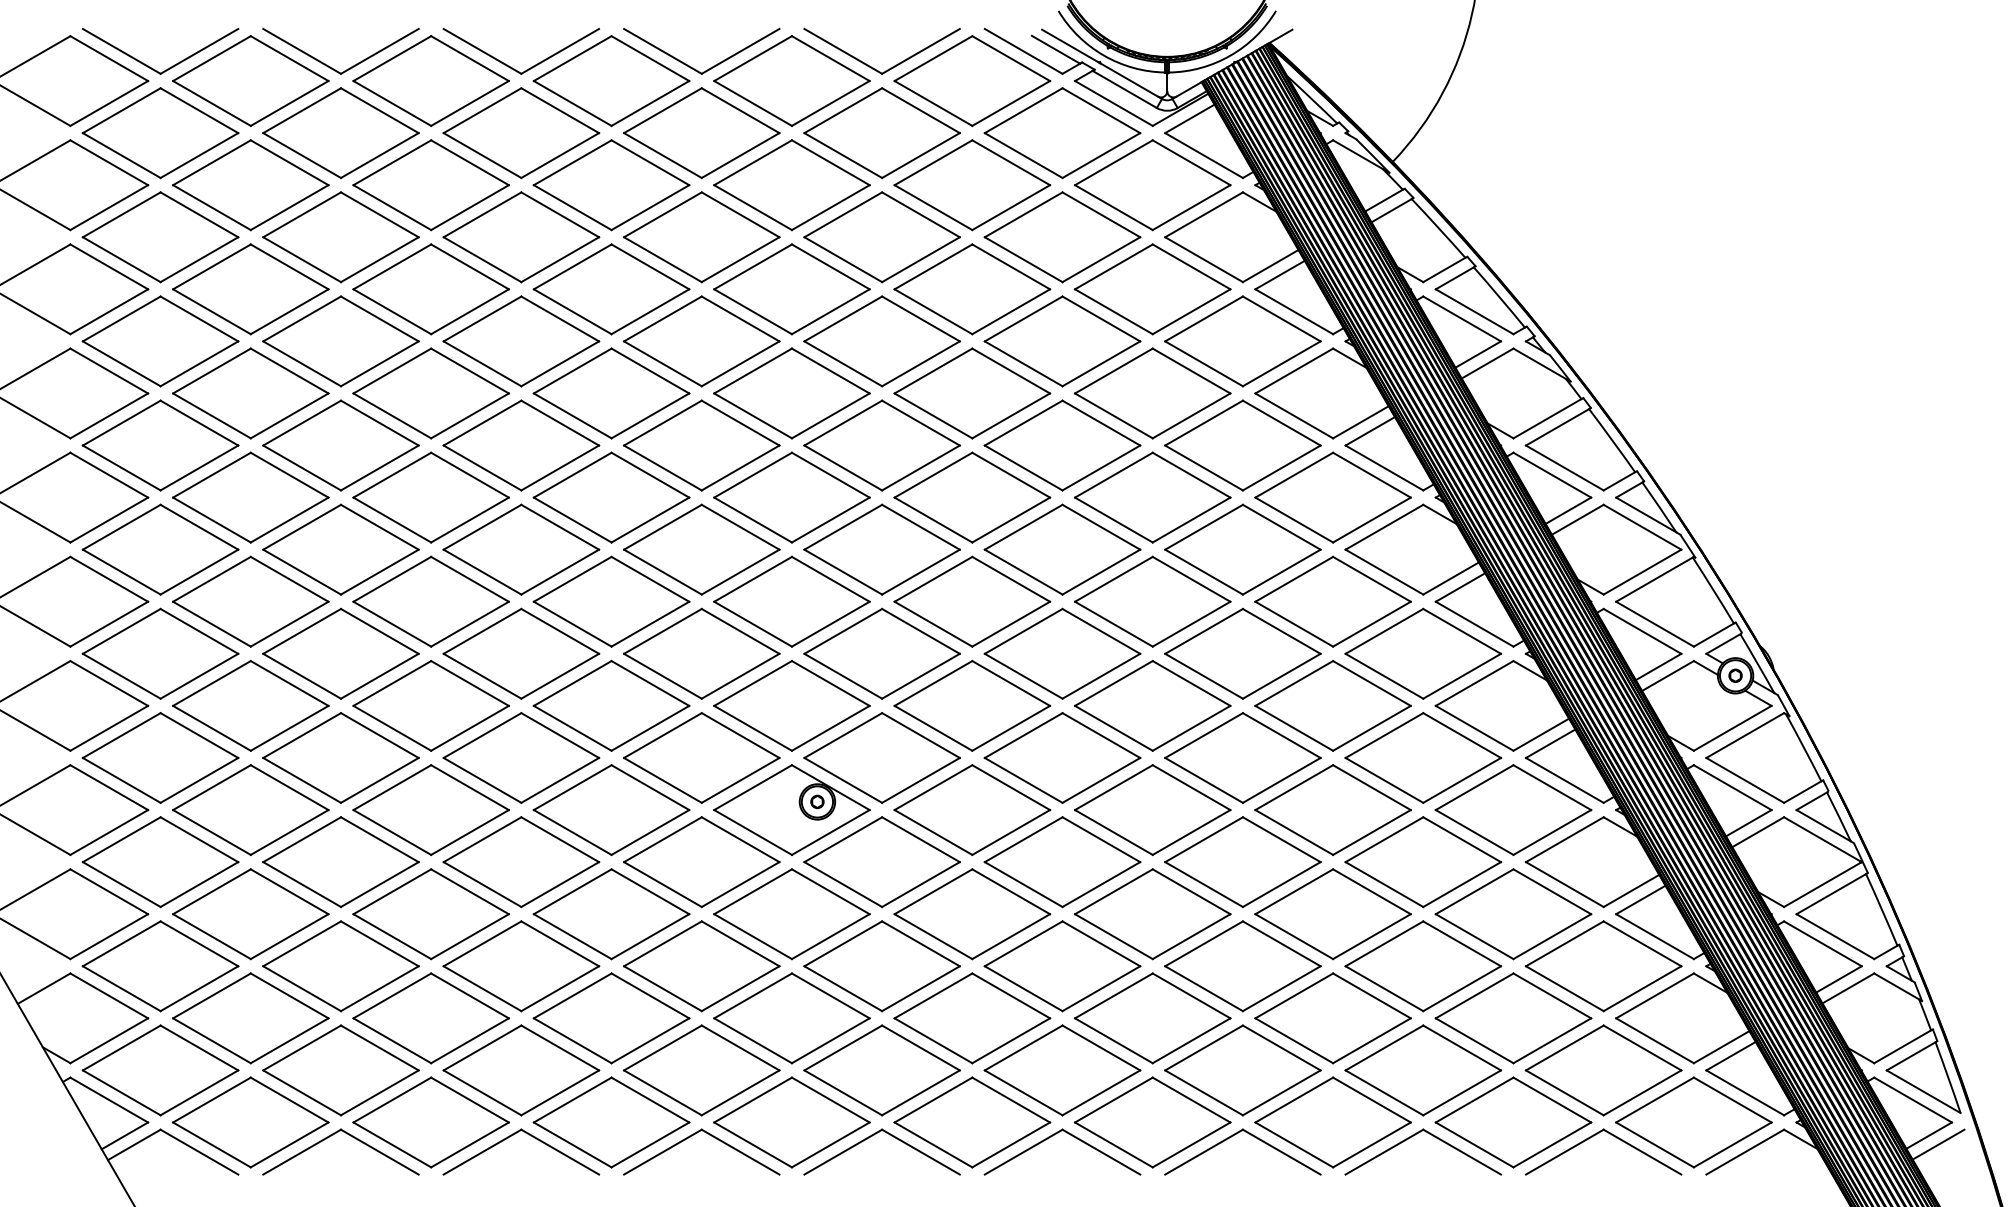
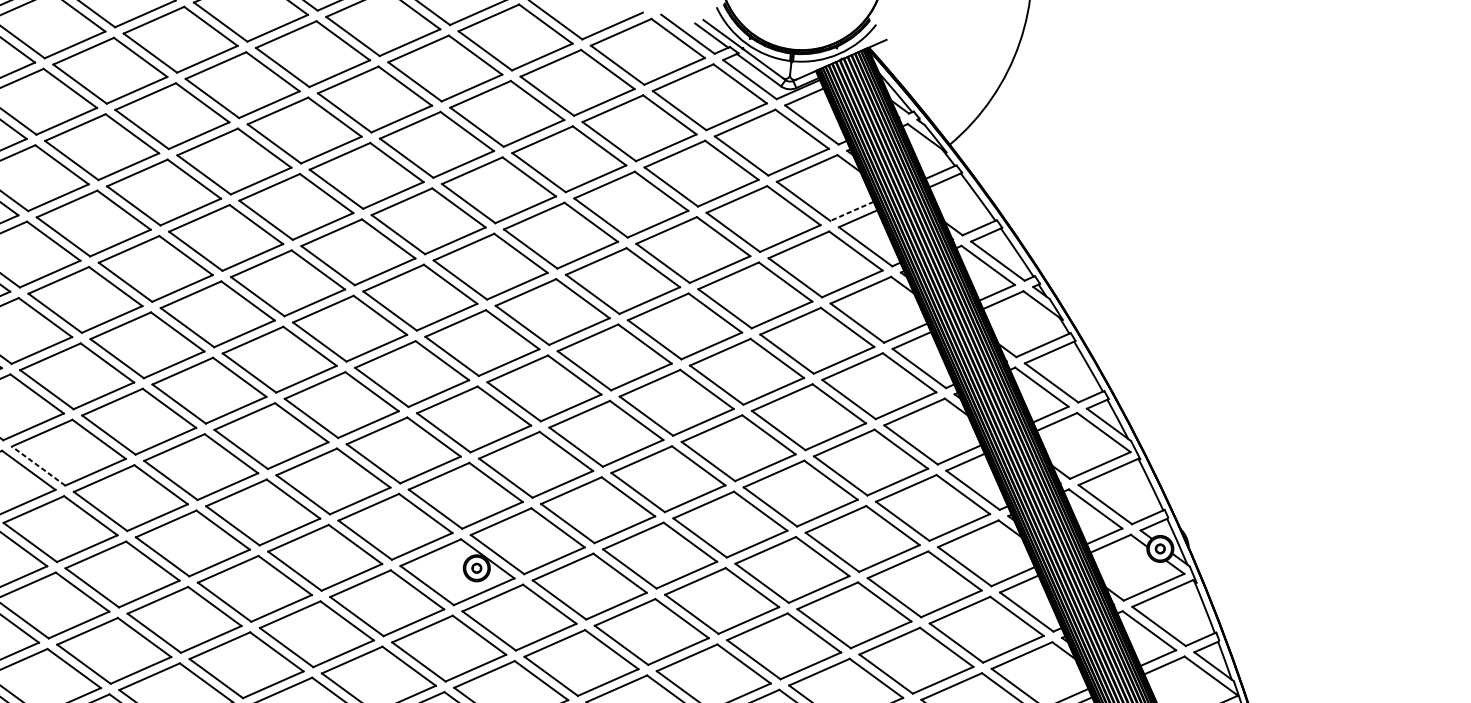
line: (1270, 266) -> (851, 211), solid -> dashed
line: (211, 728) -> (38, 466), solid -> dashed

